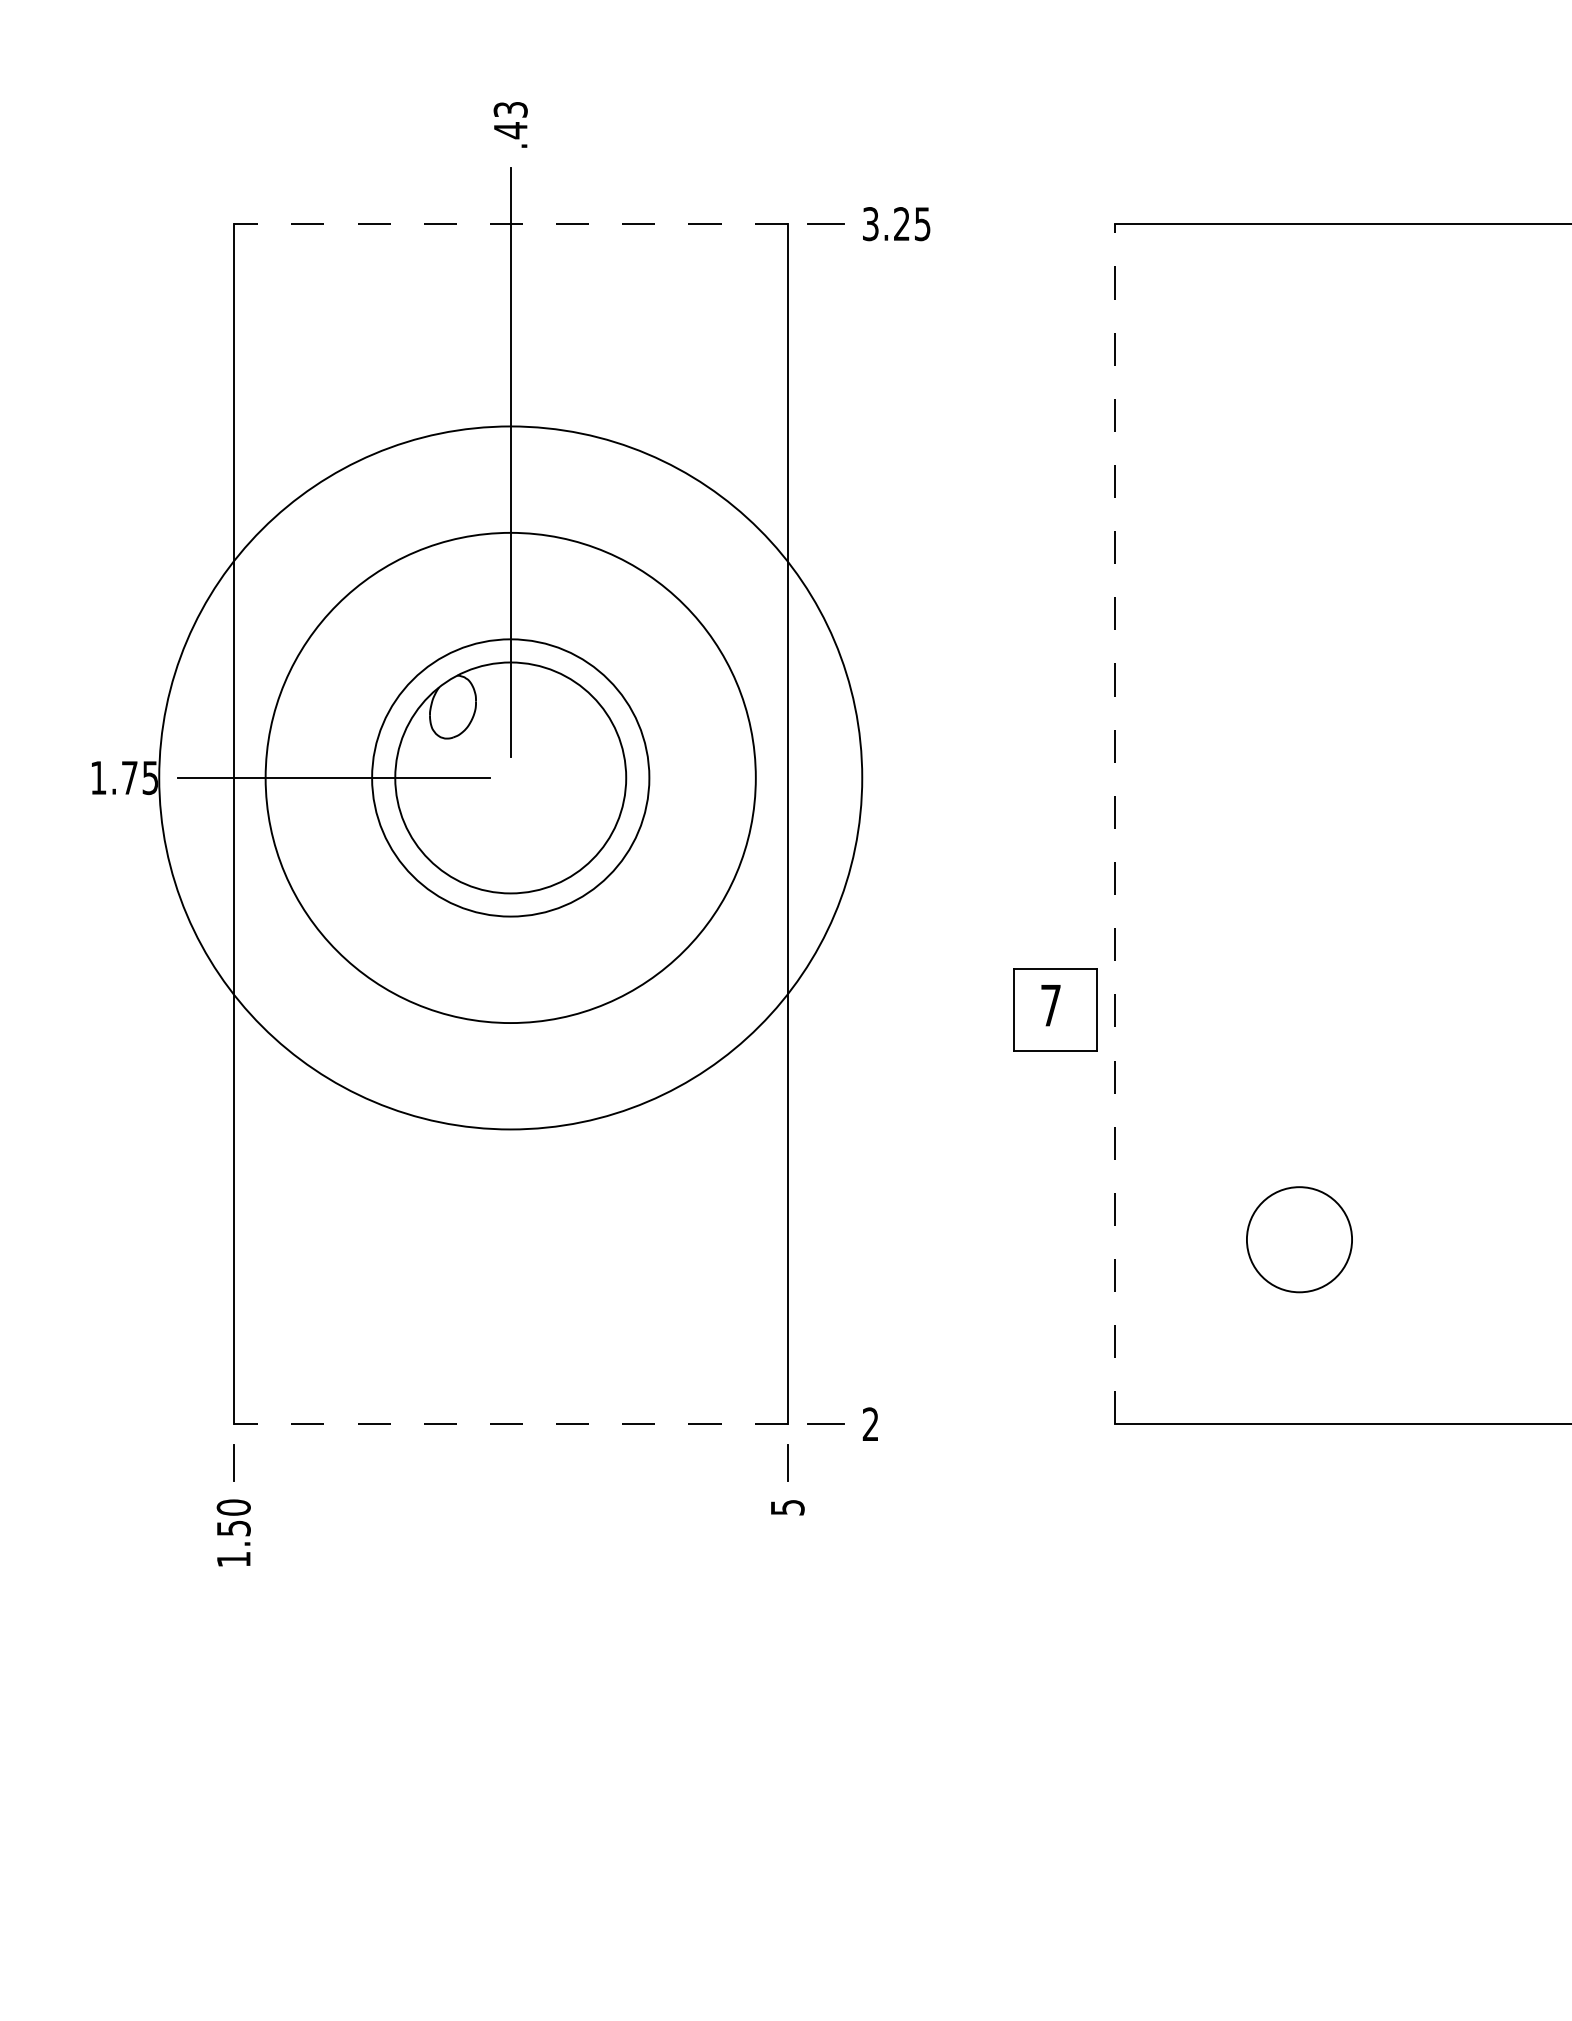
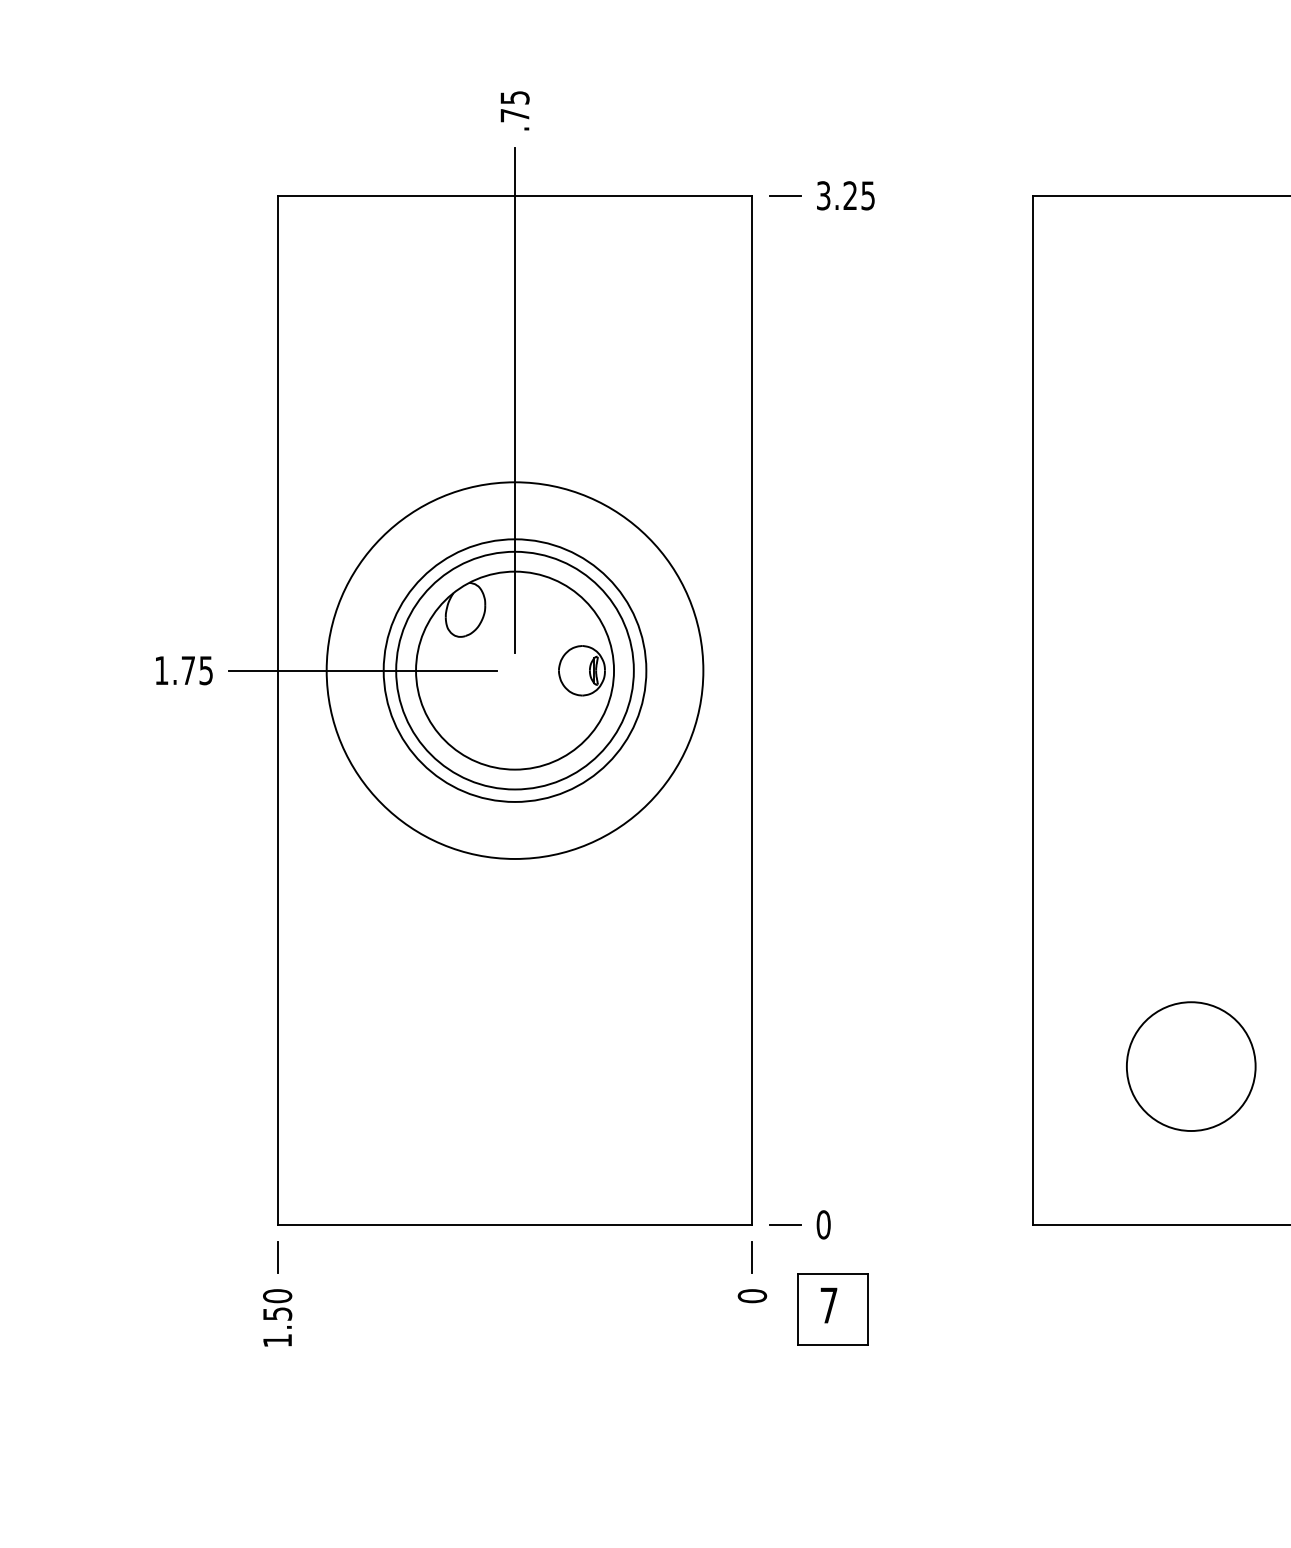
text: (510, 120) -> (514, 107), .43 -> .75
line: (510, 224) -> (514, 196), dashed -> solid
circle: (510, 777) -> (514, 670), size x0.62
circle: (510, 777) -> (514, 670), size x0.62
part: (588, 777) -> (581, 670), added
line: (1114, 823) -> (1032, 709), dashed -> solid
part: (1055, 1009) -> (832, 1308), moved
circle: (1299, 1239) -> (1191, 1066), size x1.43
line: (510, 1424) -> (514, 1224), dashed -> solid
text: (870, 1424) -> (823, 1224), 2 -> 0
text: (787, 1507) -> (752, 1296), 5 -> 0

